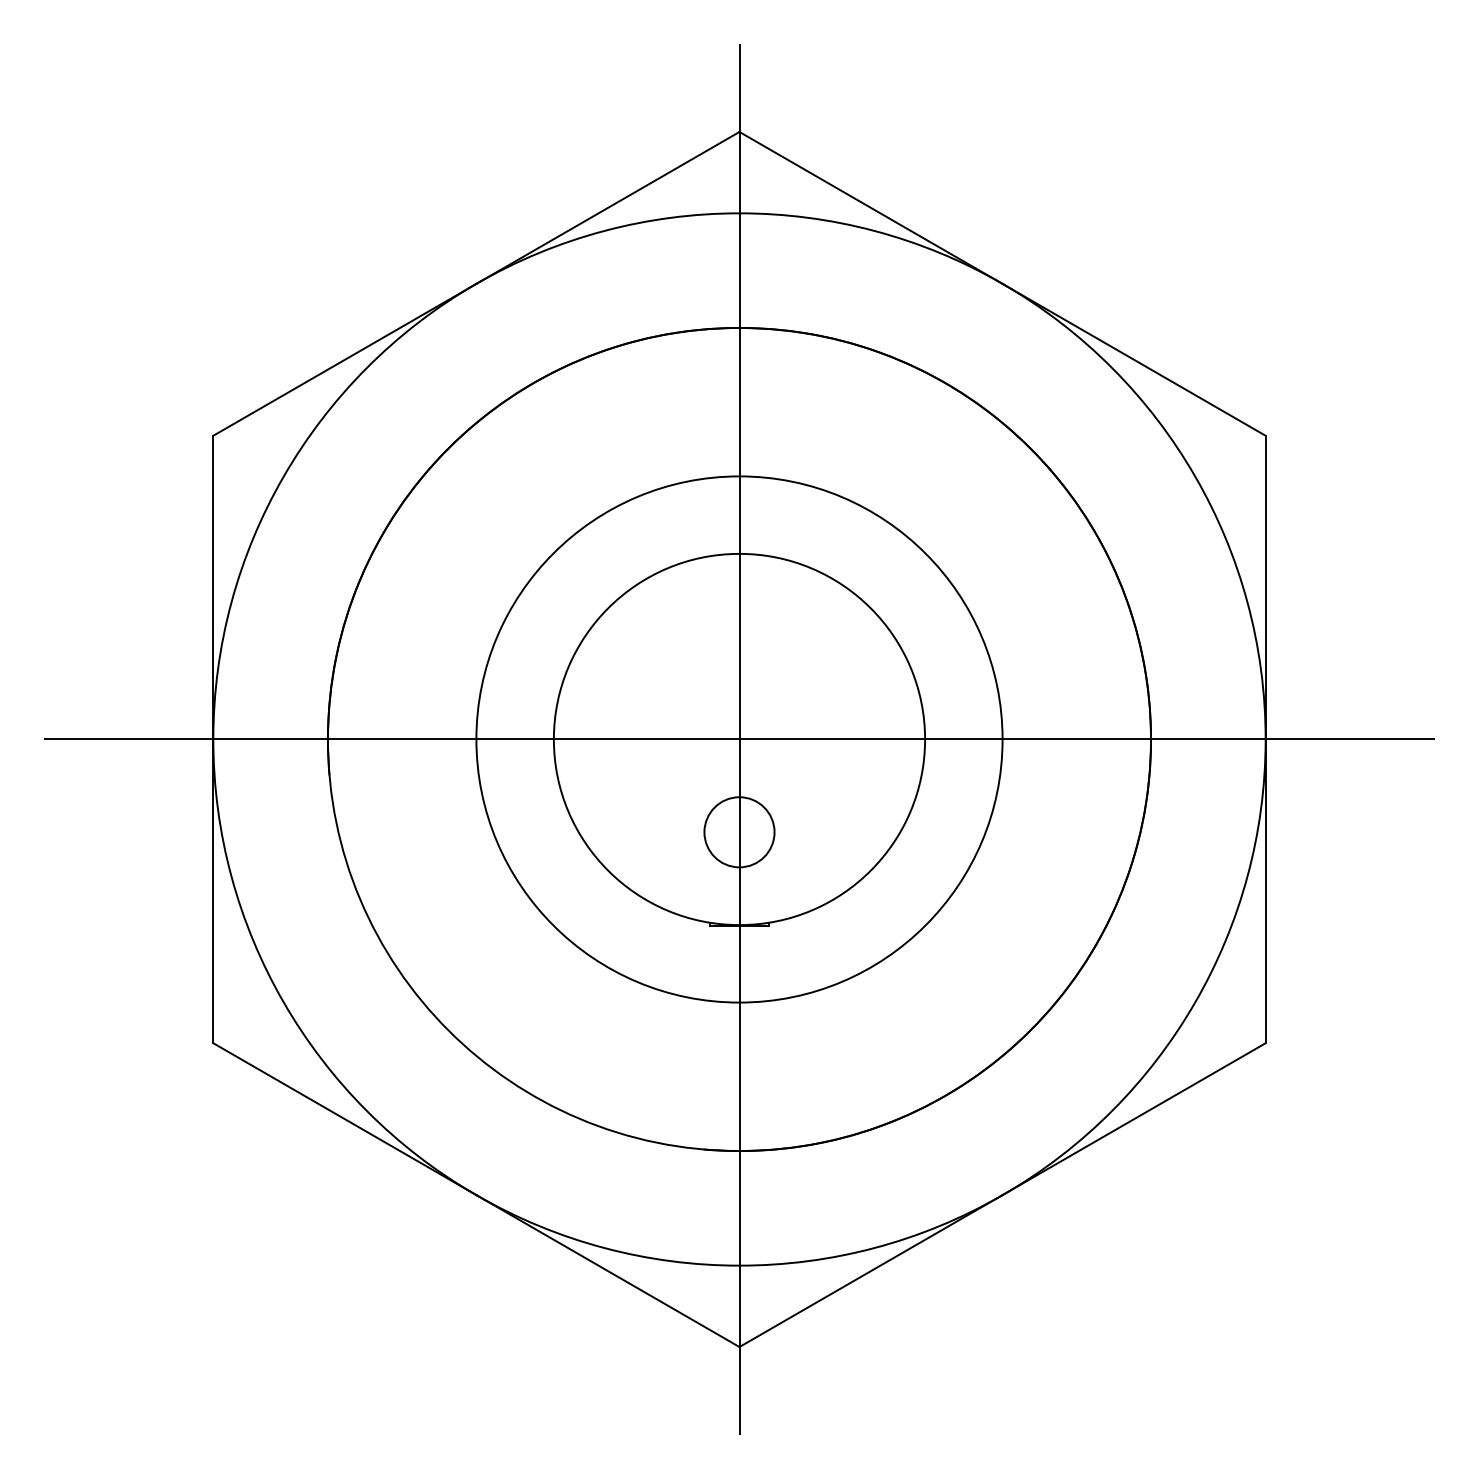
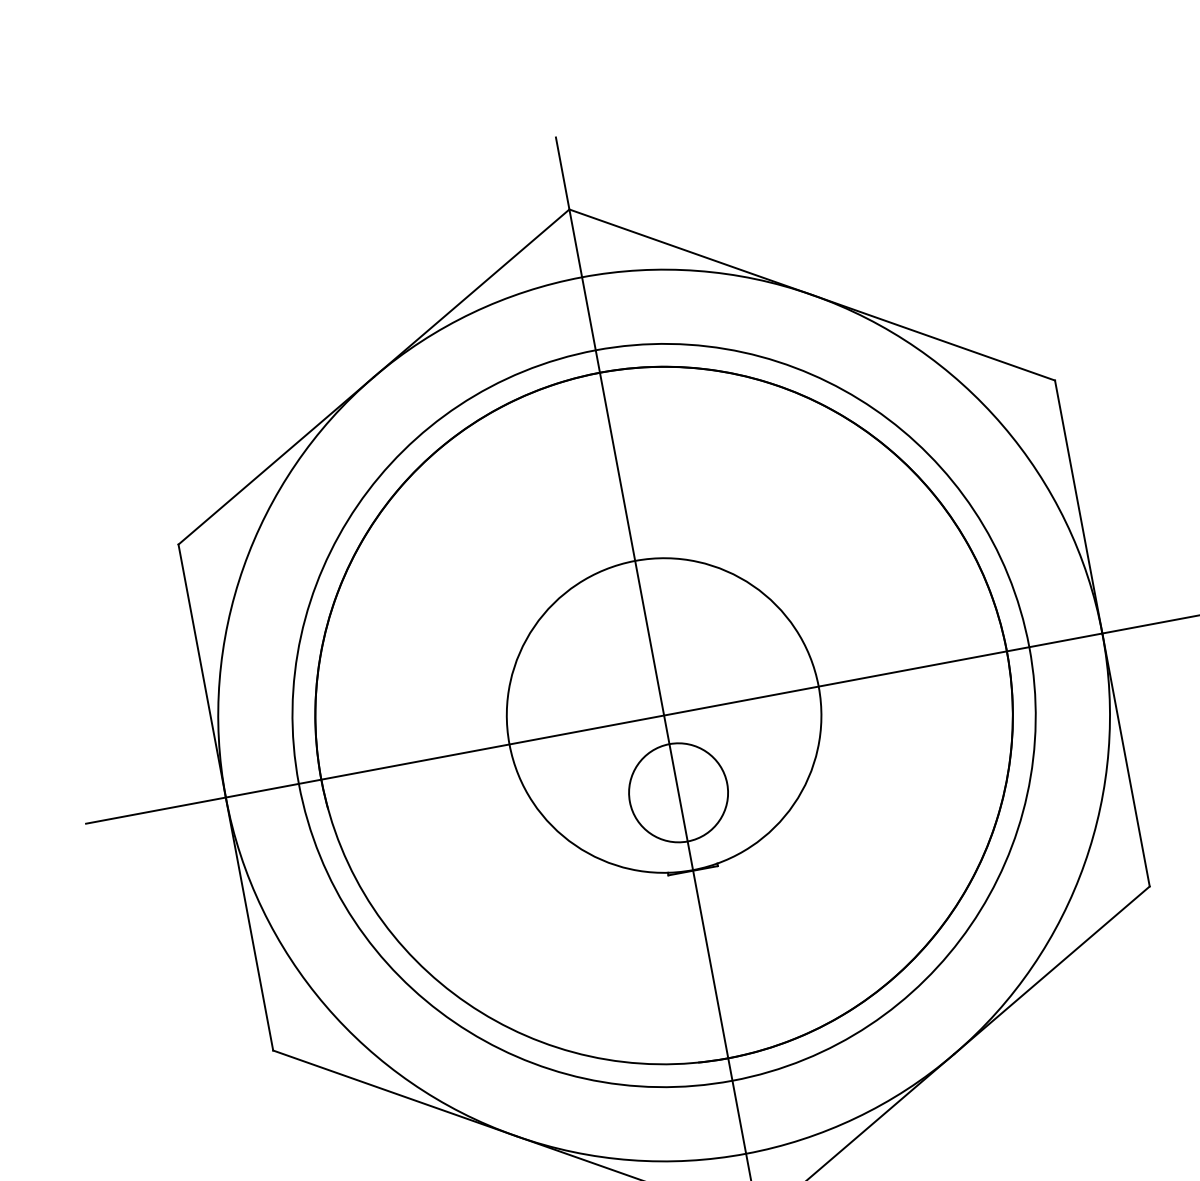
circle: (739, 739) -> (664, 715), size x1.67
circle: (739, 831) -> (678, 792), size x1.67

